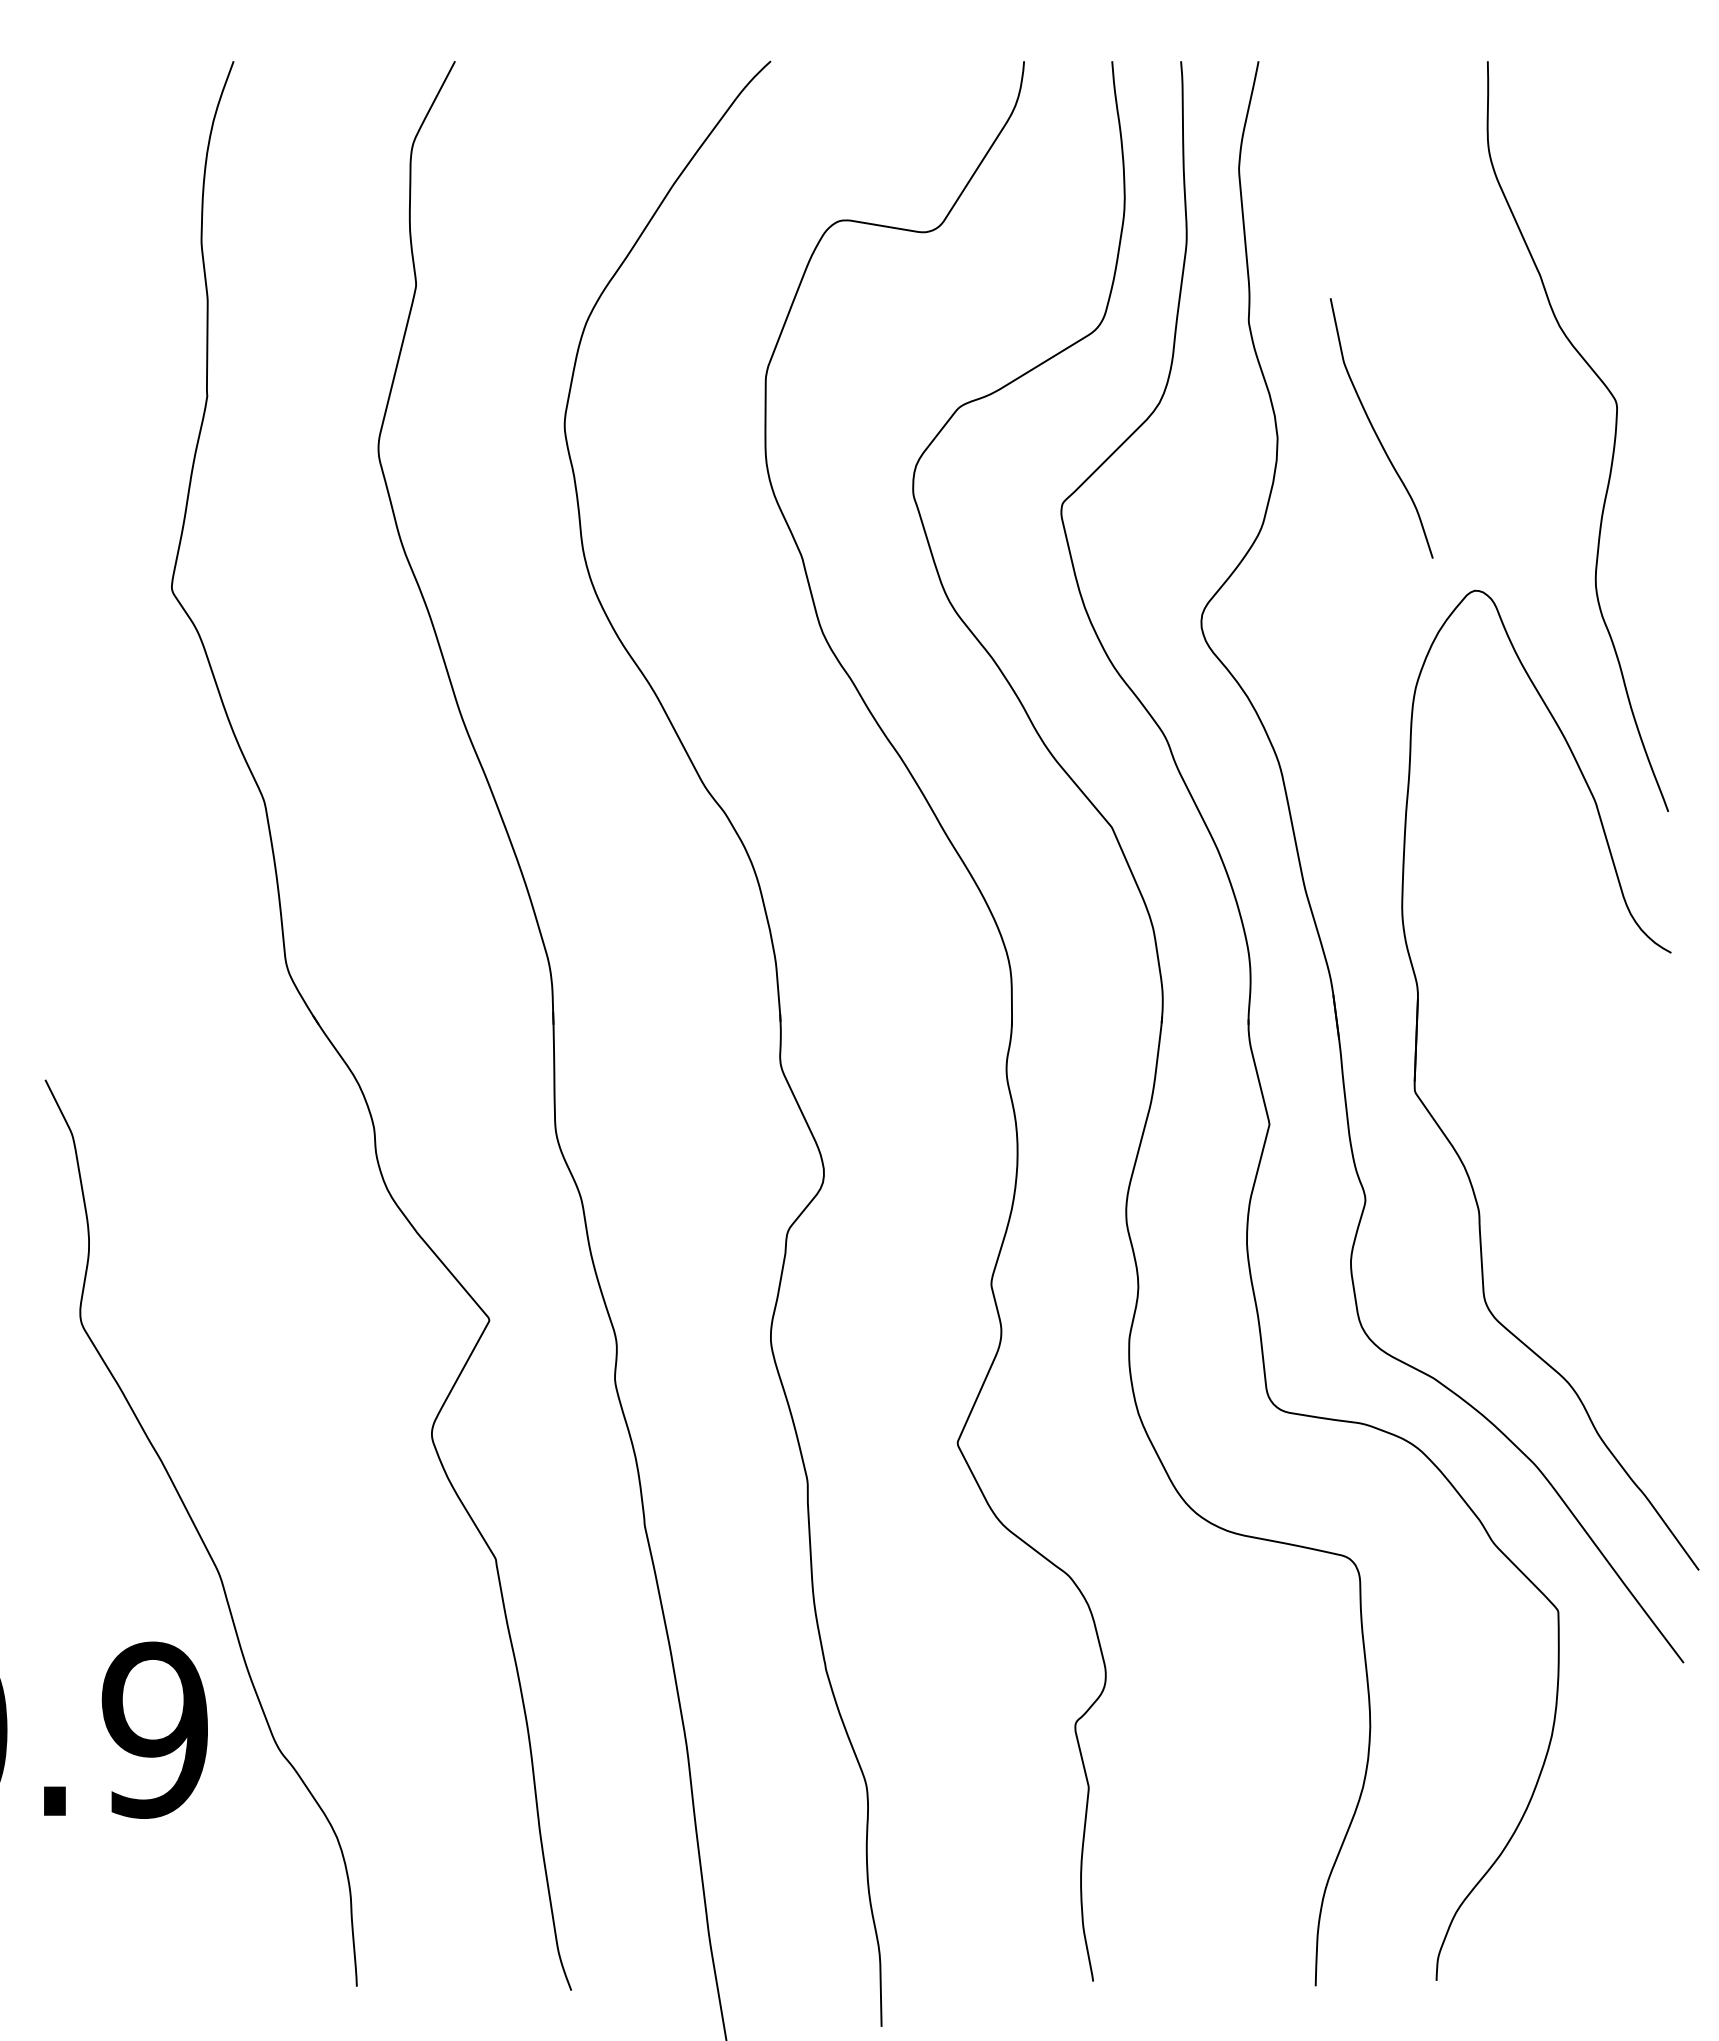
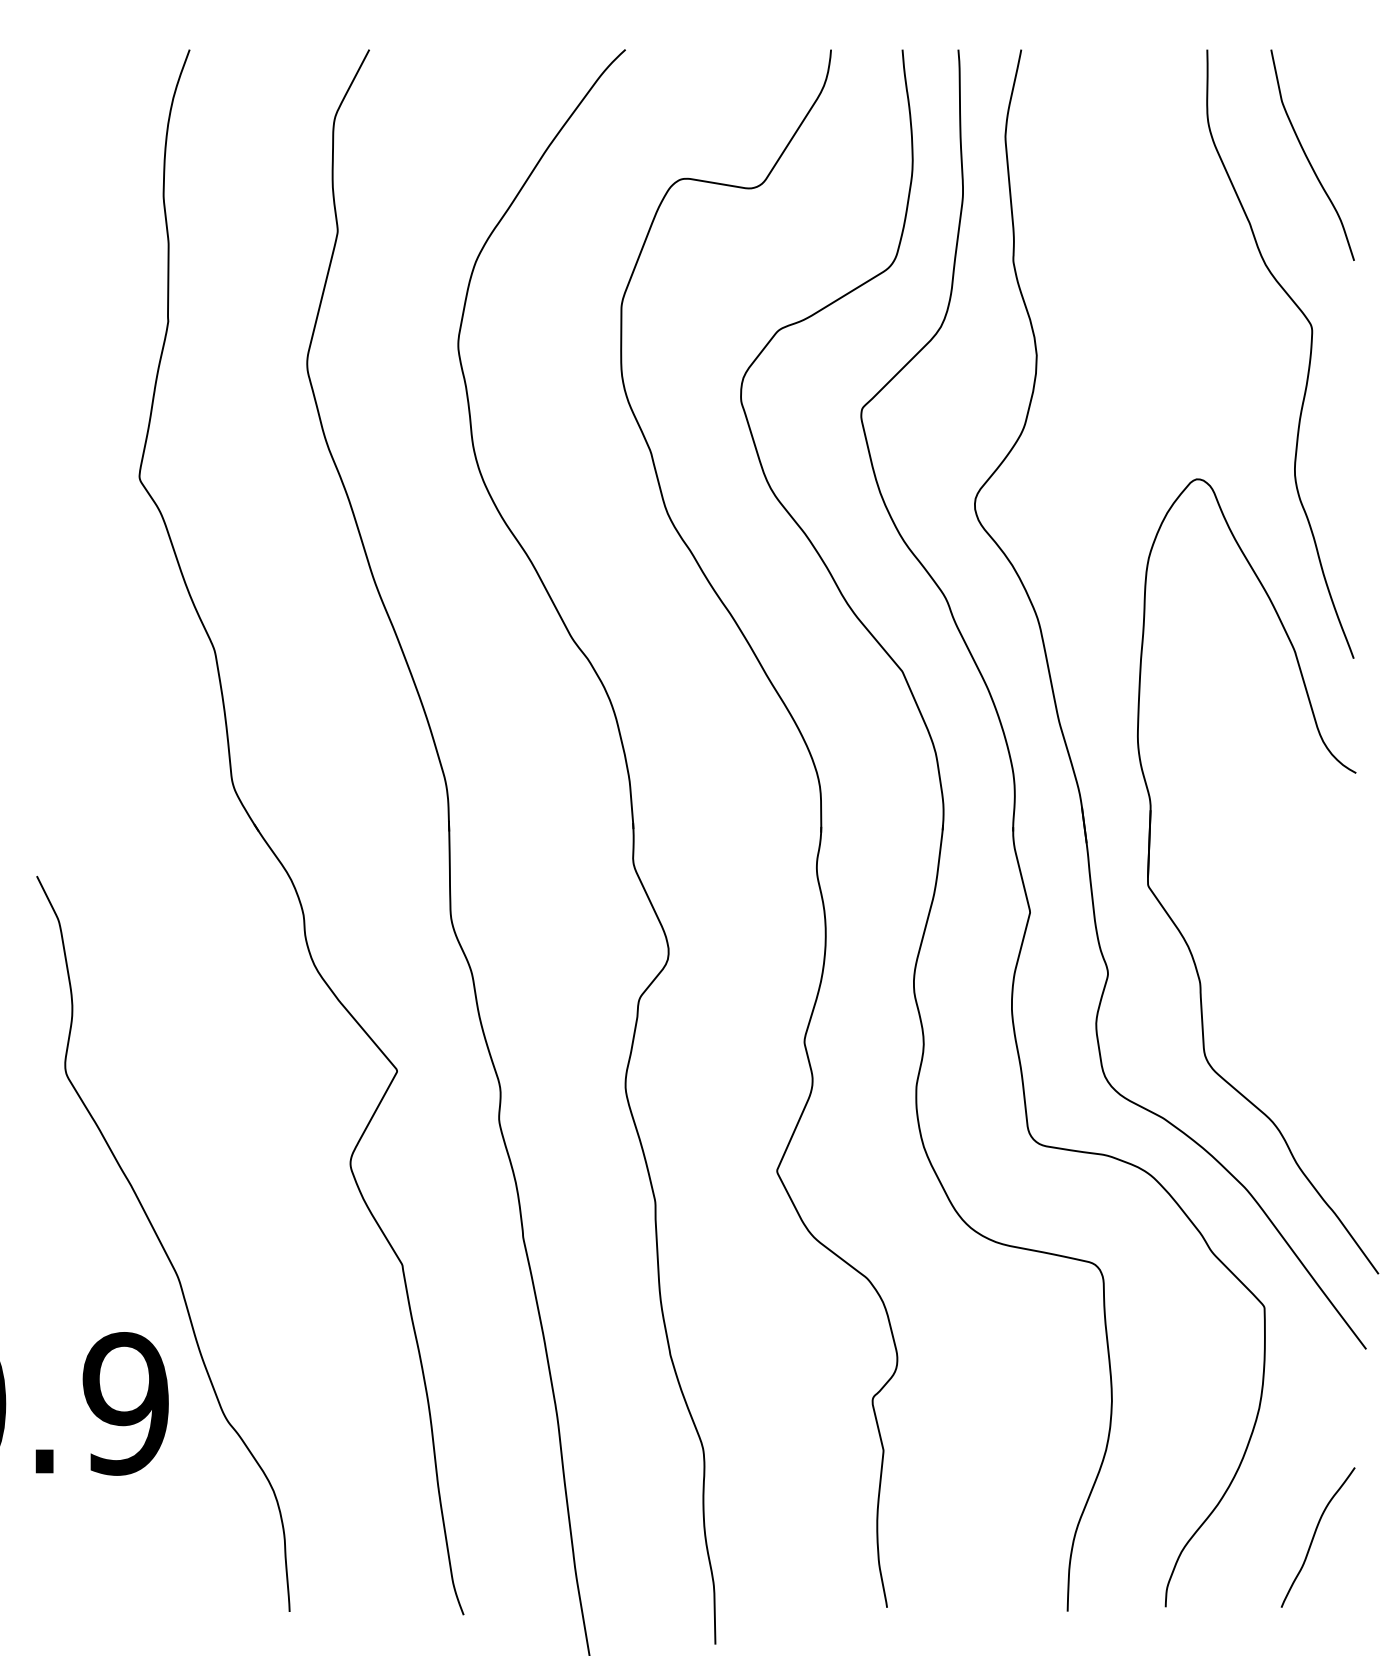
curve: (1375, 430) -> (1307, 156), moved
curve: (1620, 1892) -> (1314, 1535), added

